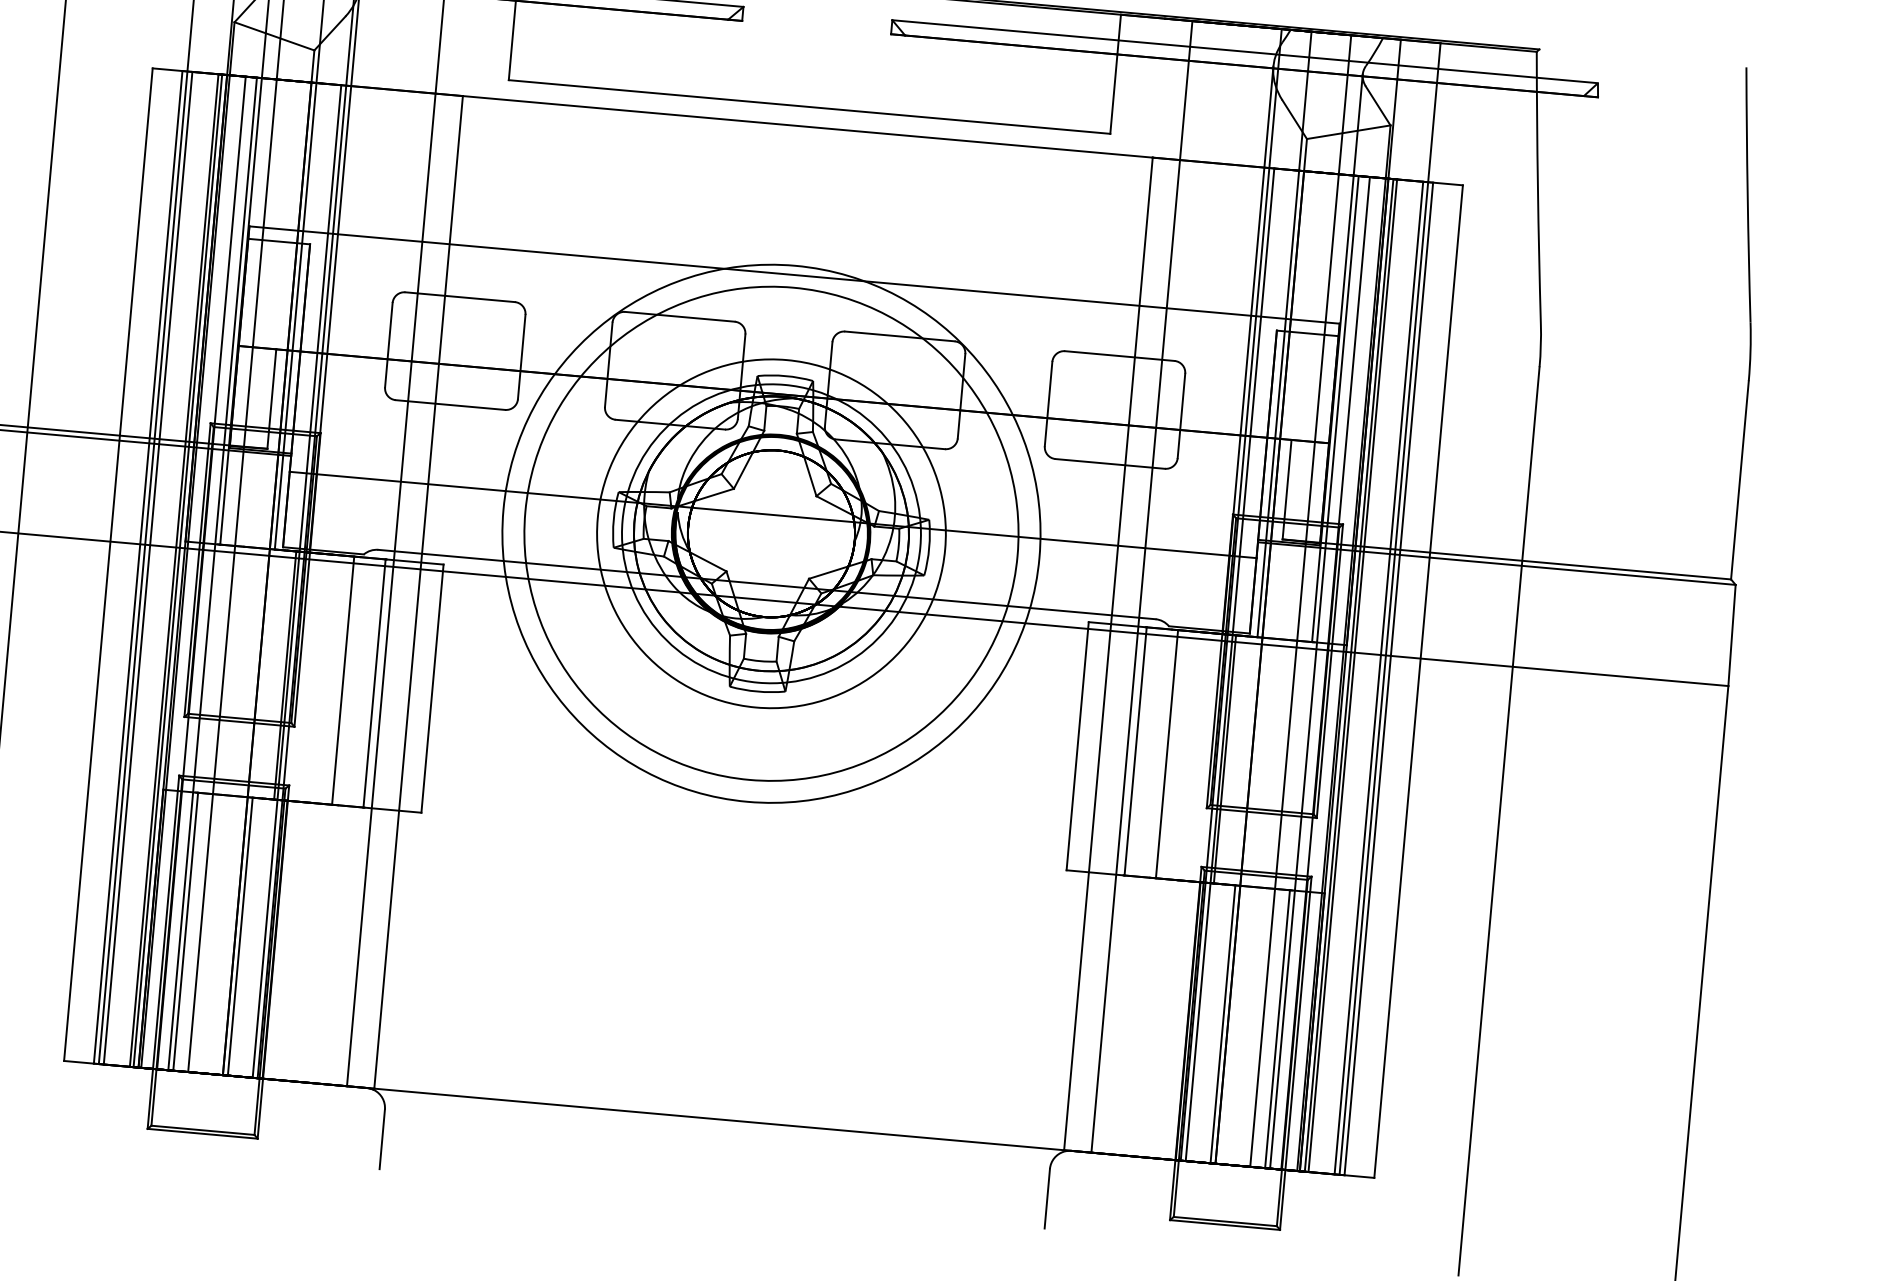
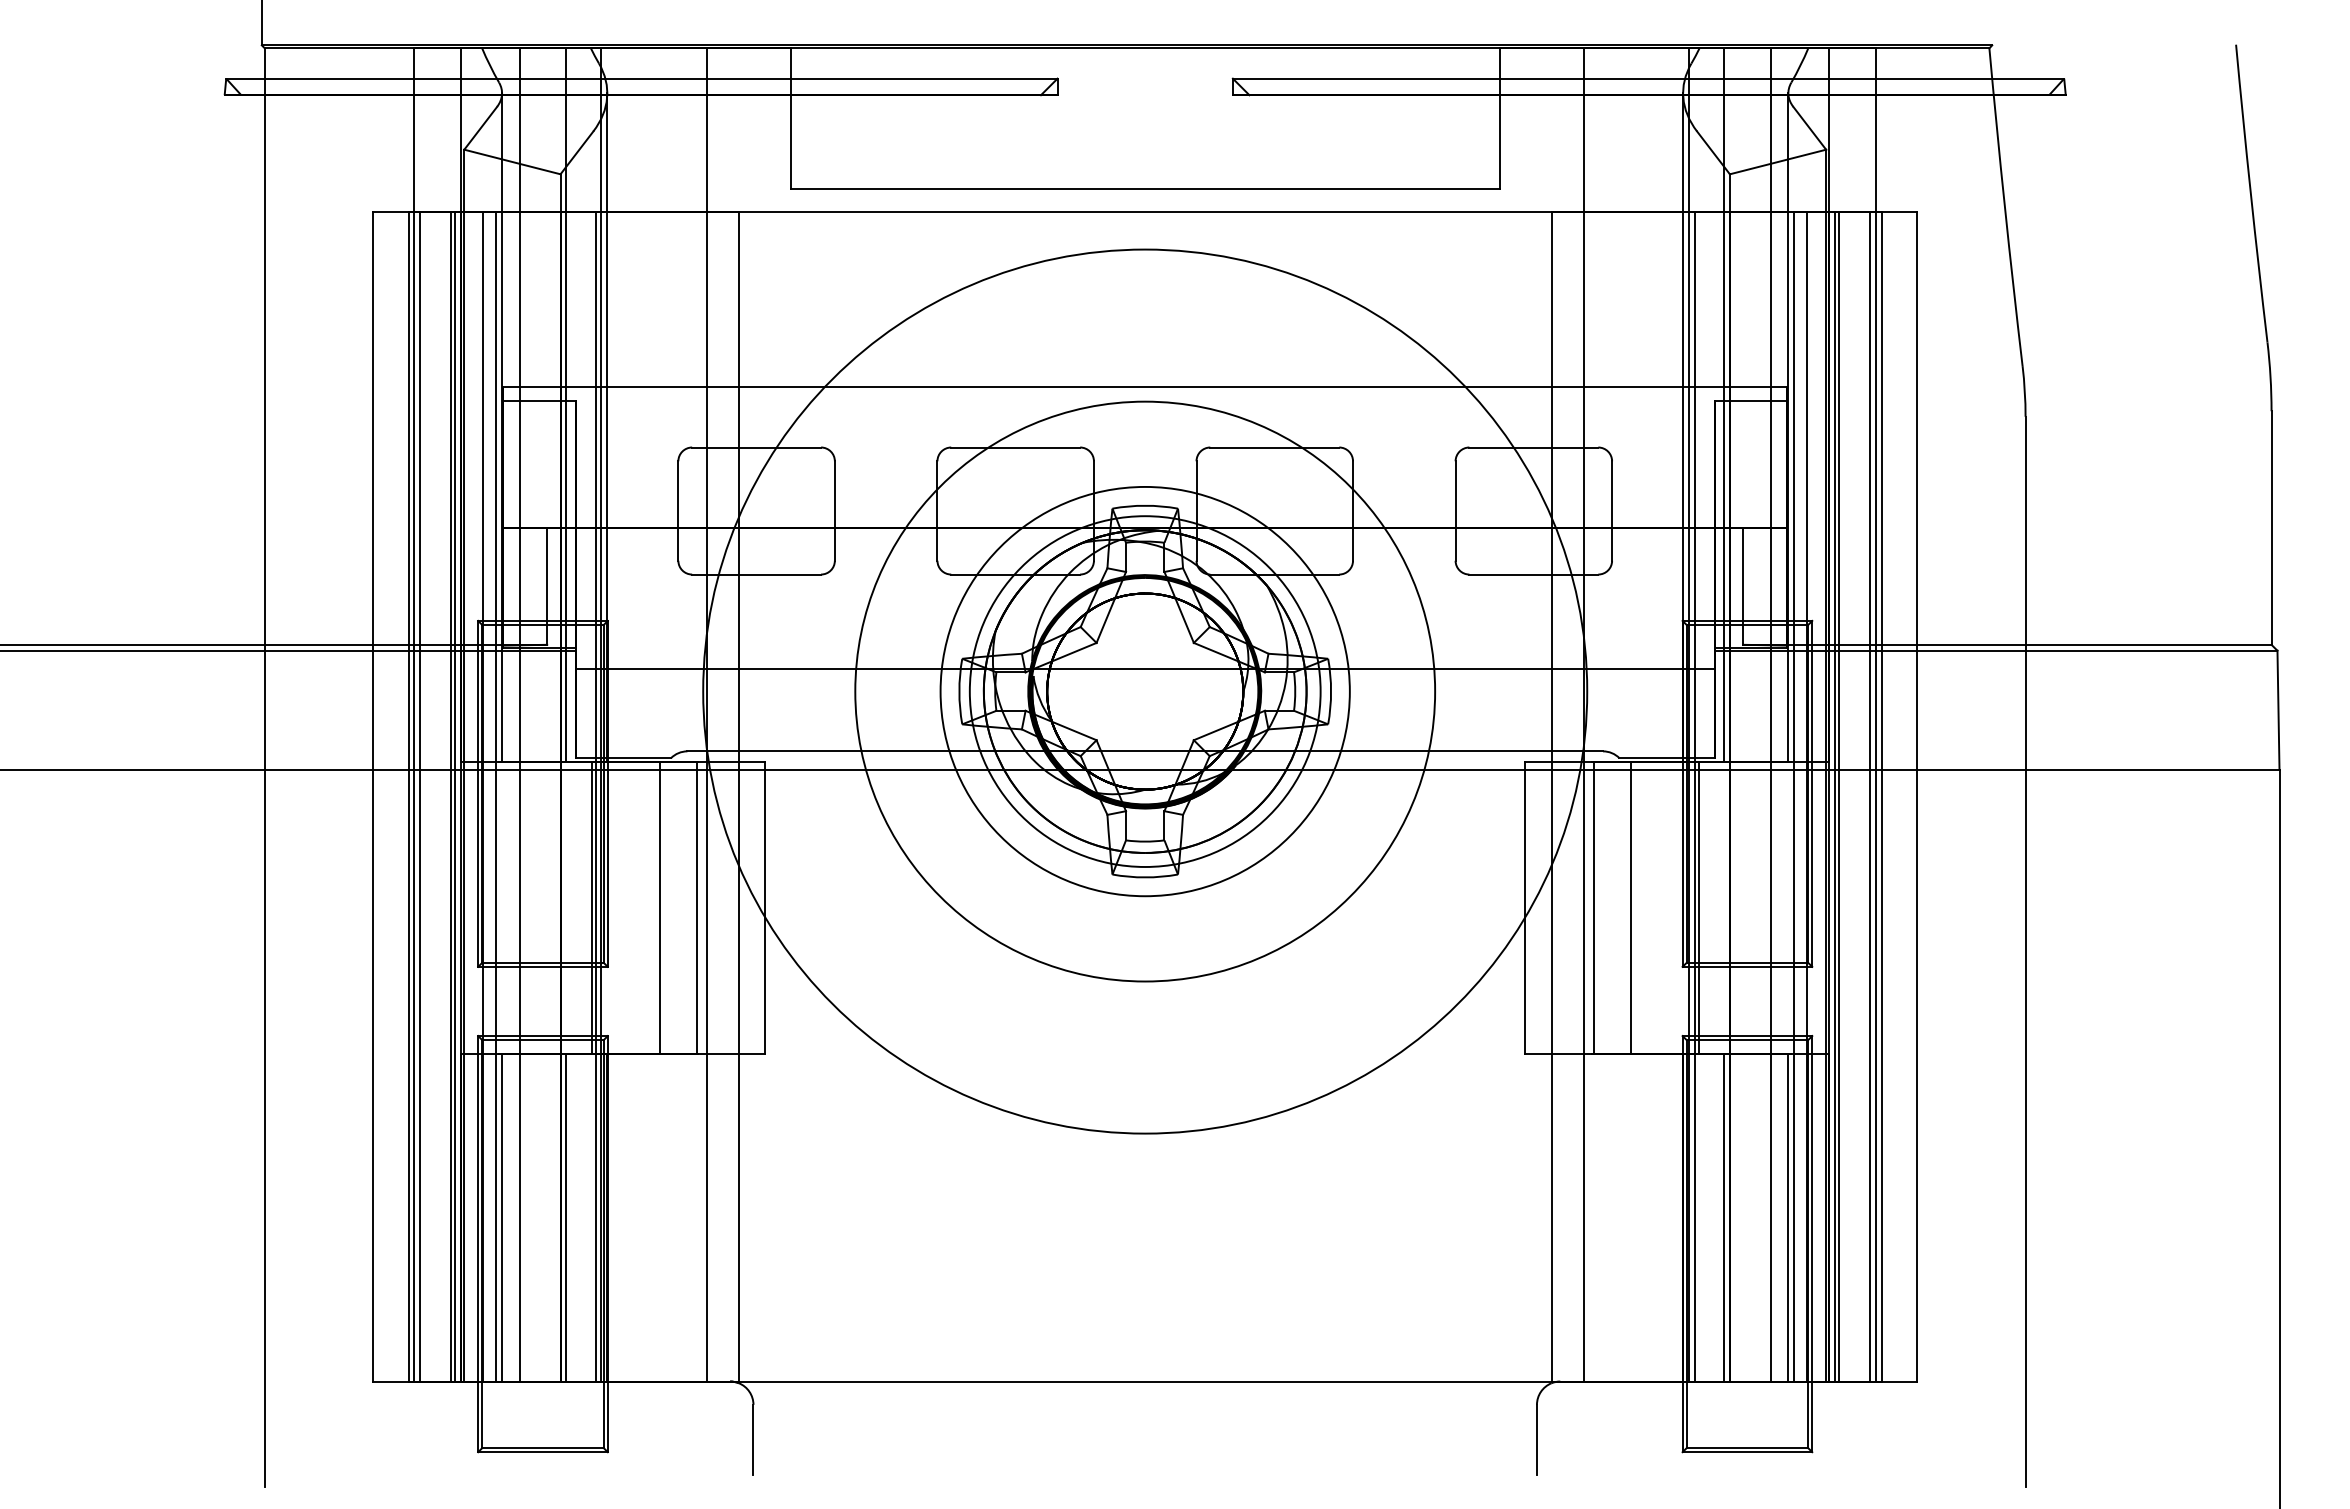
circle: (770, 533) -> (1144, 691), size x1.4

